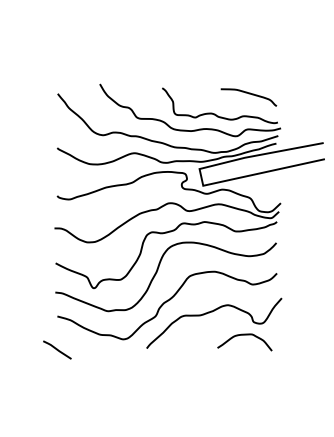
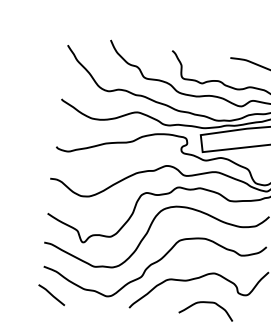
curve: (244, 335) -> (206, 303), moved
line: (57, 349) -> (51, 294), moved

